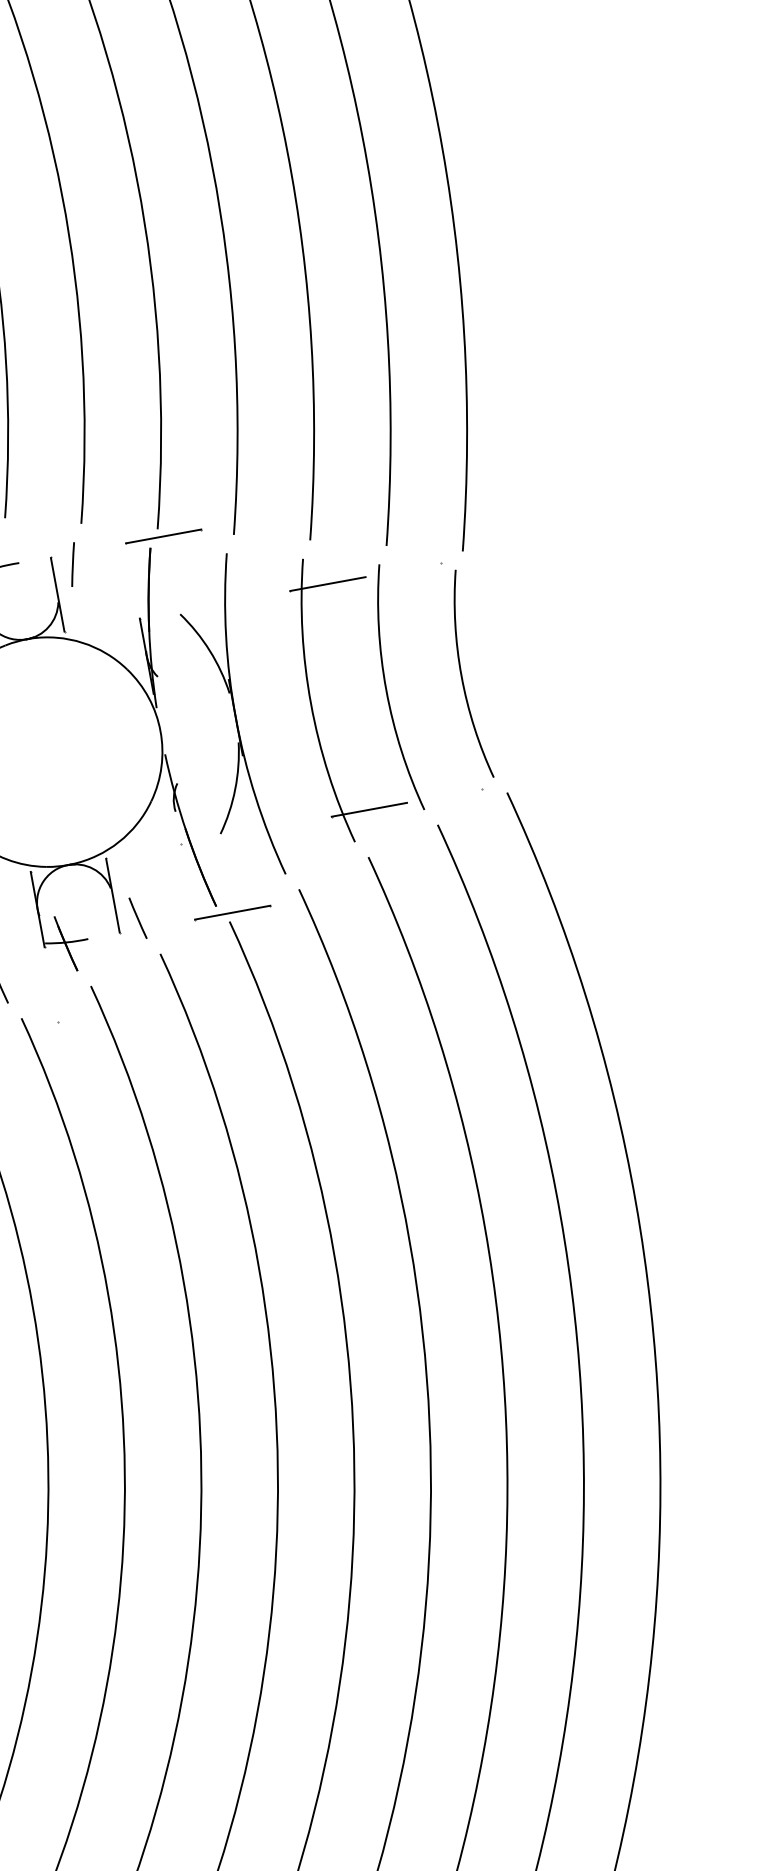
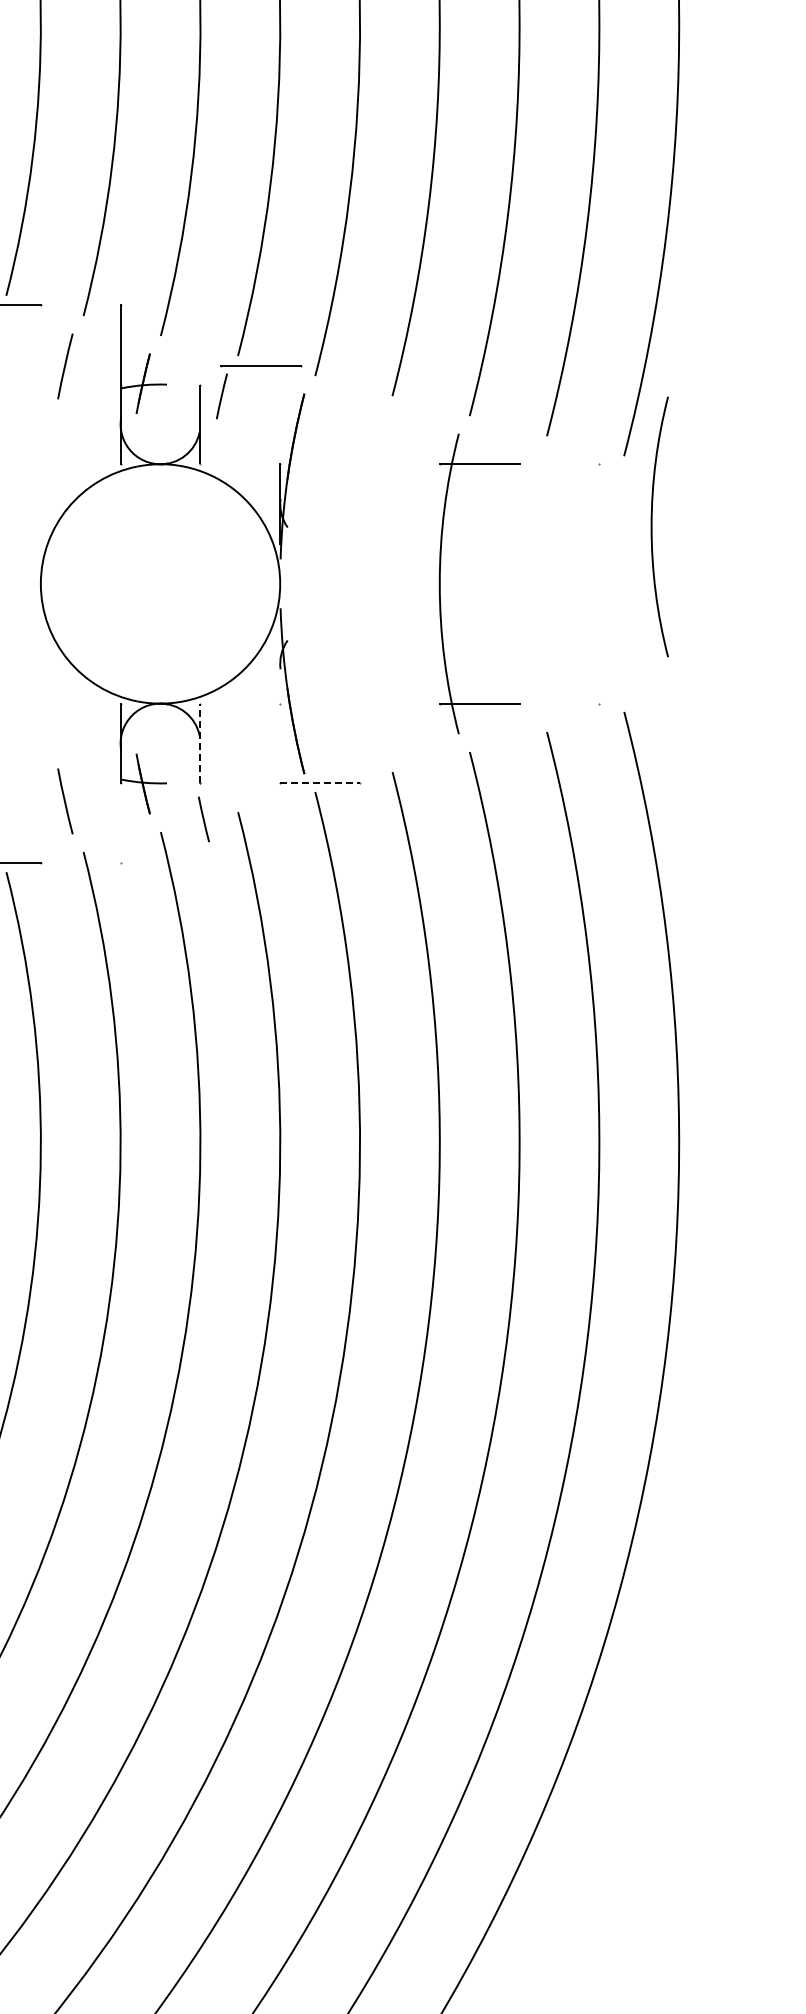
line: (164, 537) -> (261, 366), moved
curve: (462, 675) -> (600, 583), removed
curve: (387, 689) -> (652, 526), moved
part: (235, 717) -> (359, 583), removed
line: (112, 895) -> (200, 743), solid -> dashed
line: (233, 912) -> (320, 783), solid -> dashed
line: (137, 918) -> (203, 819), moved

